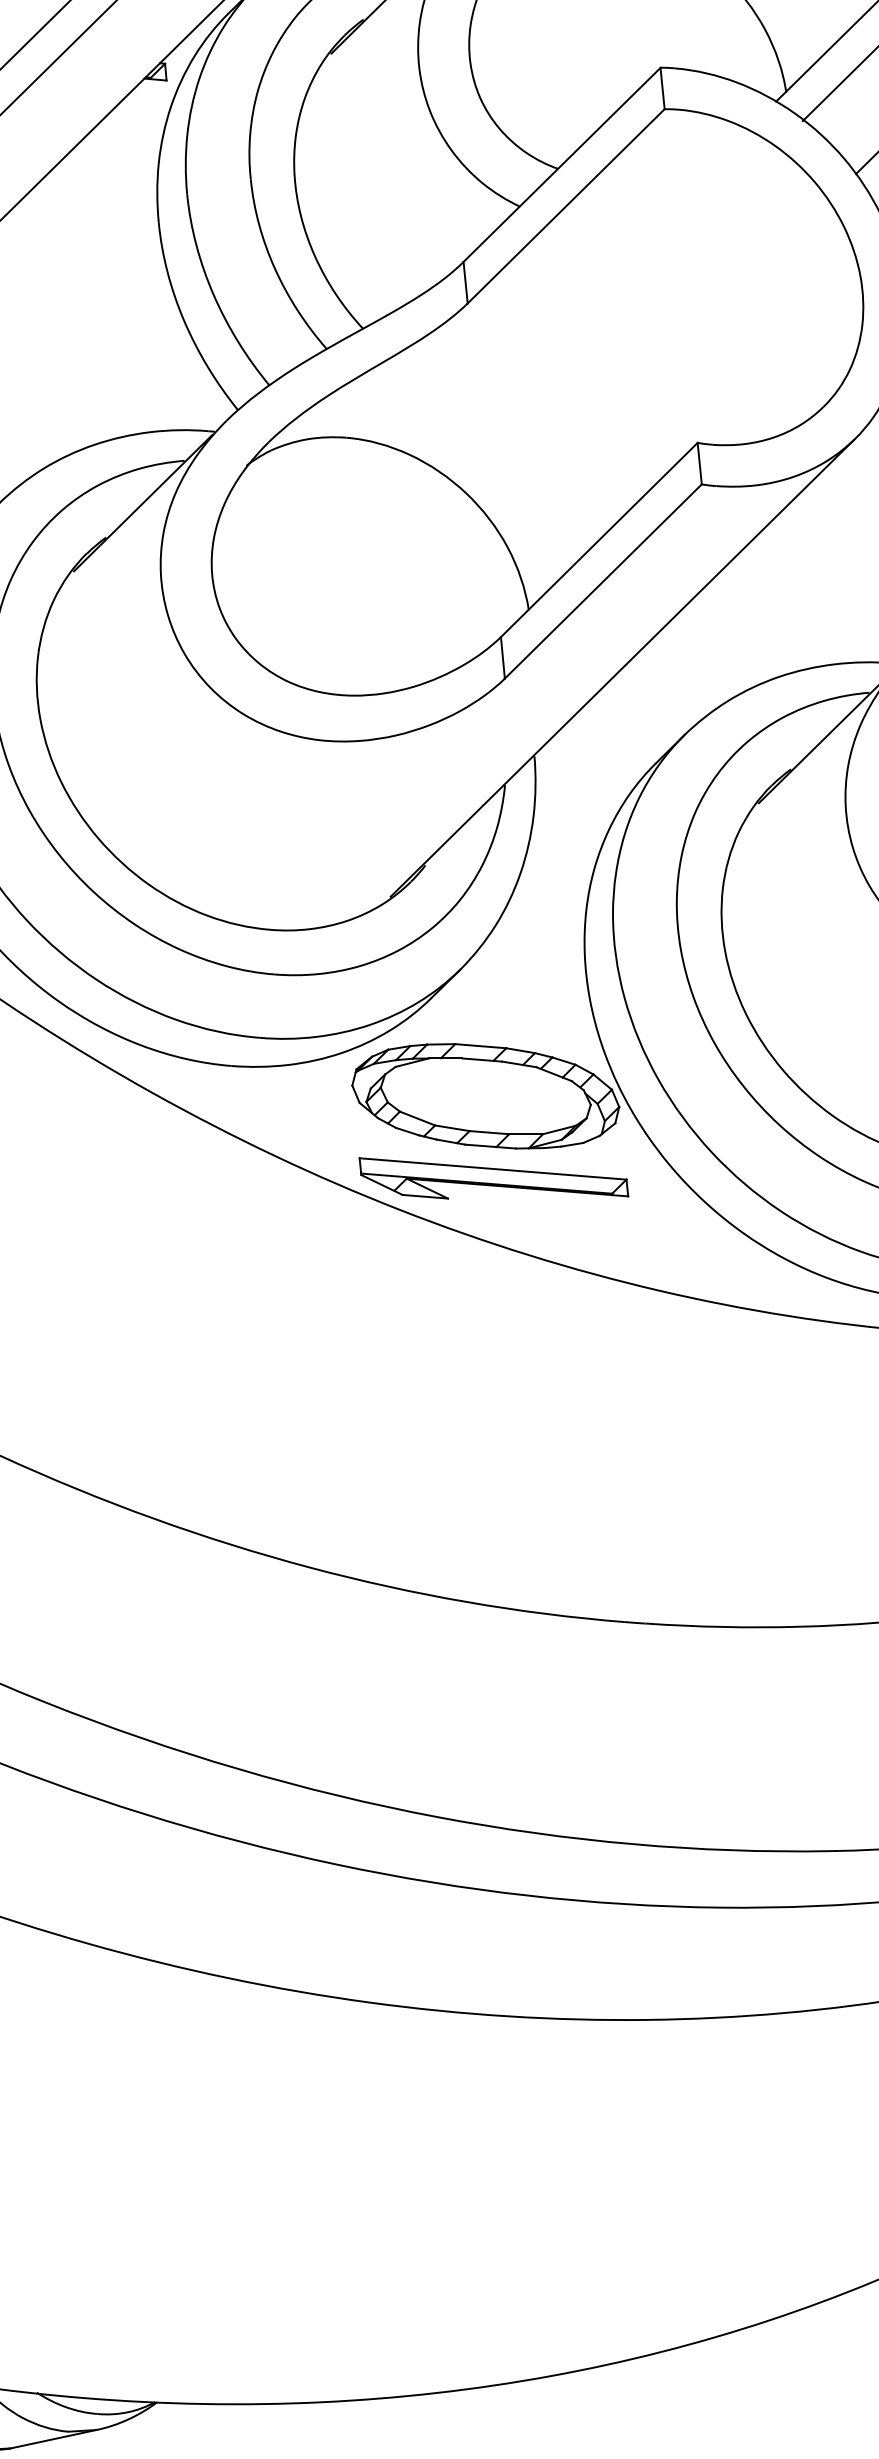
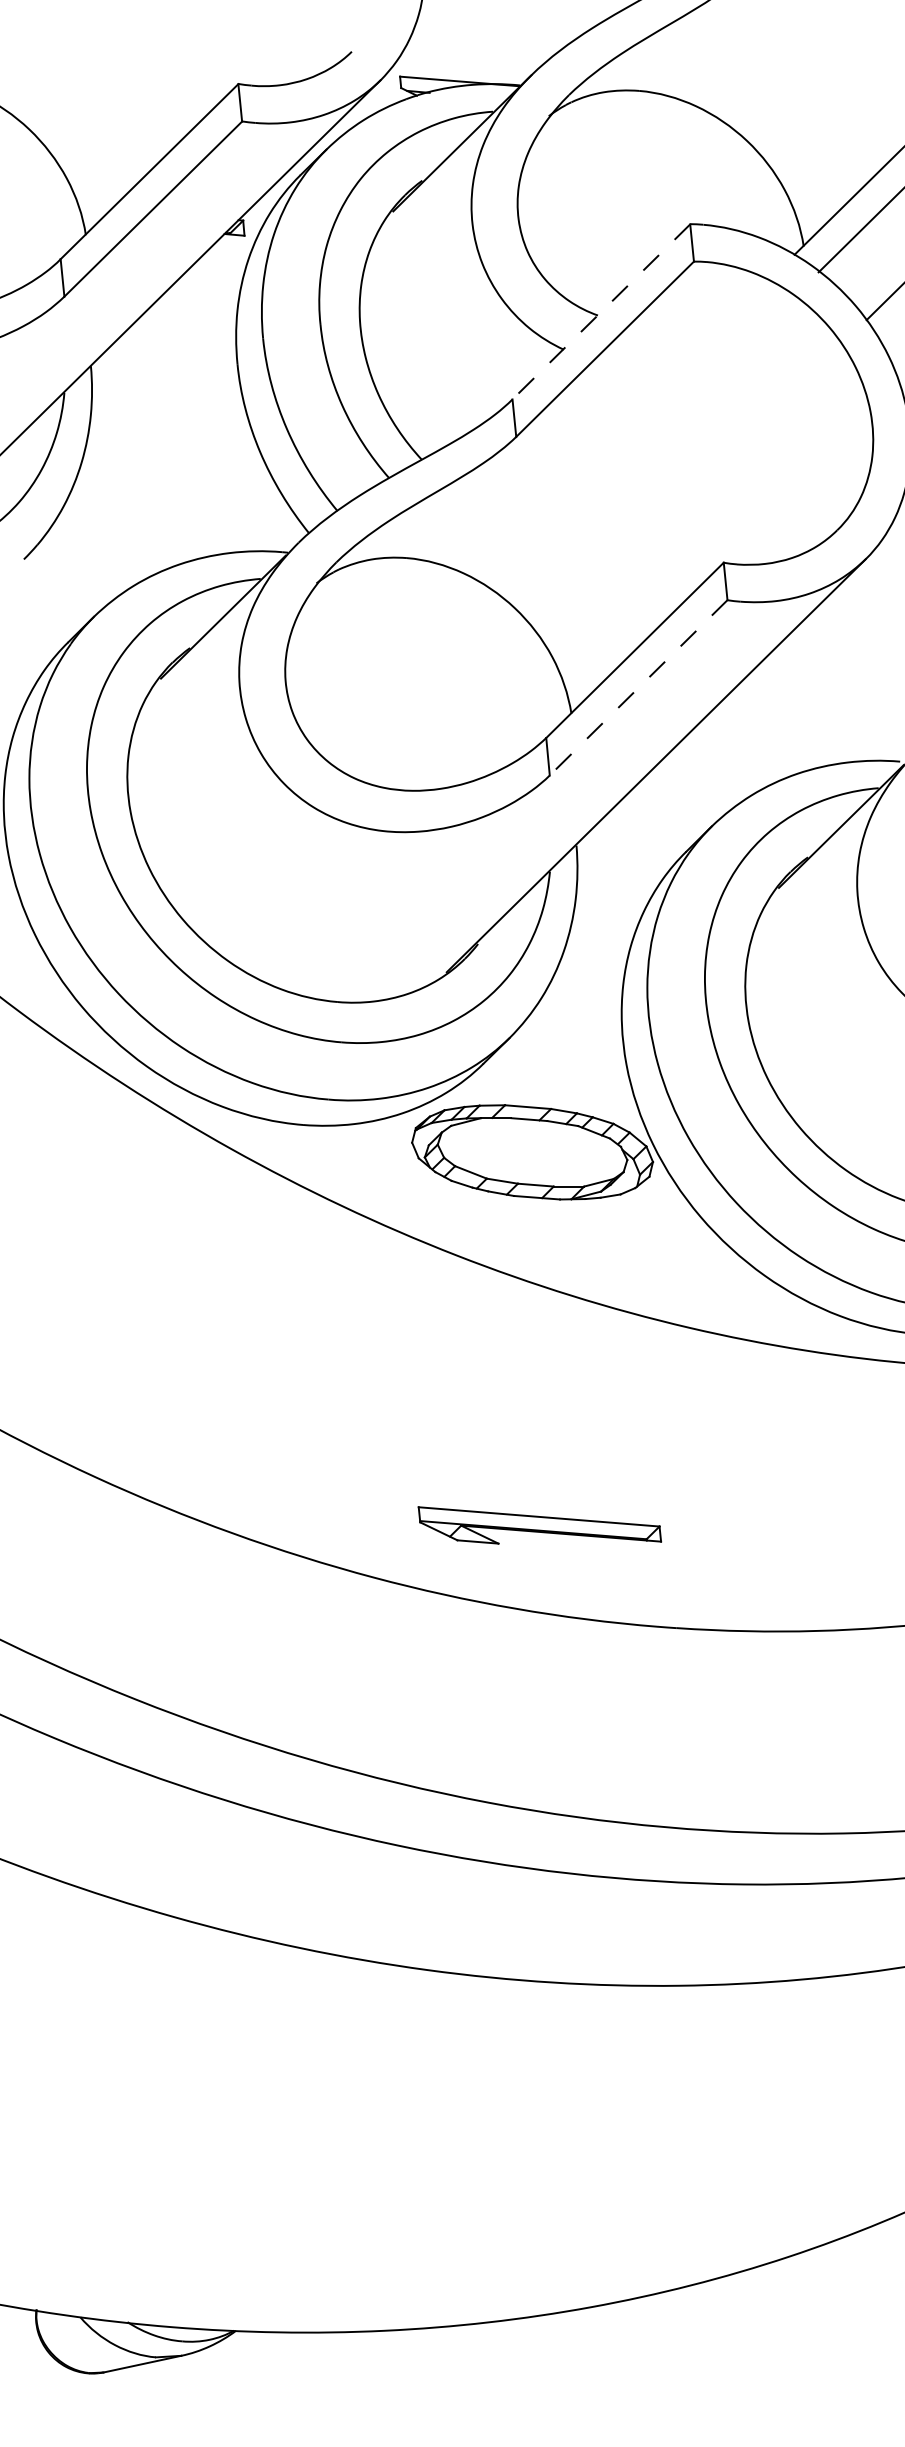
line: (562, 164) -> (601, 311), solid -> dashed
line: (603, 581) -> (638, 687), solid -> dashed
part: (493, 1178) -> (539, 1525), moved

